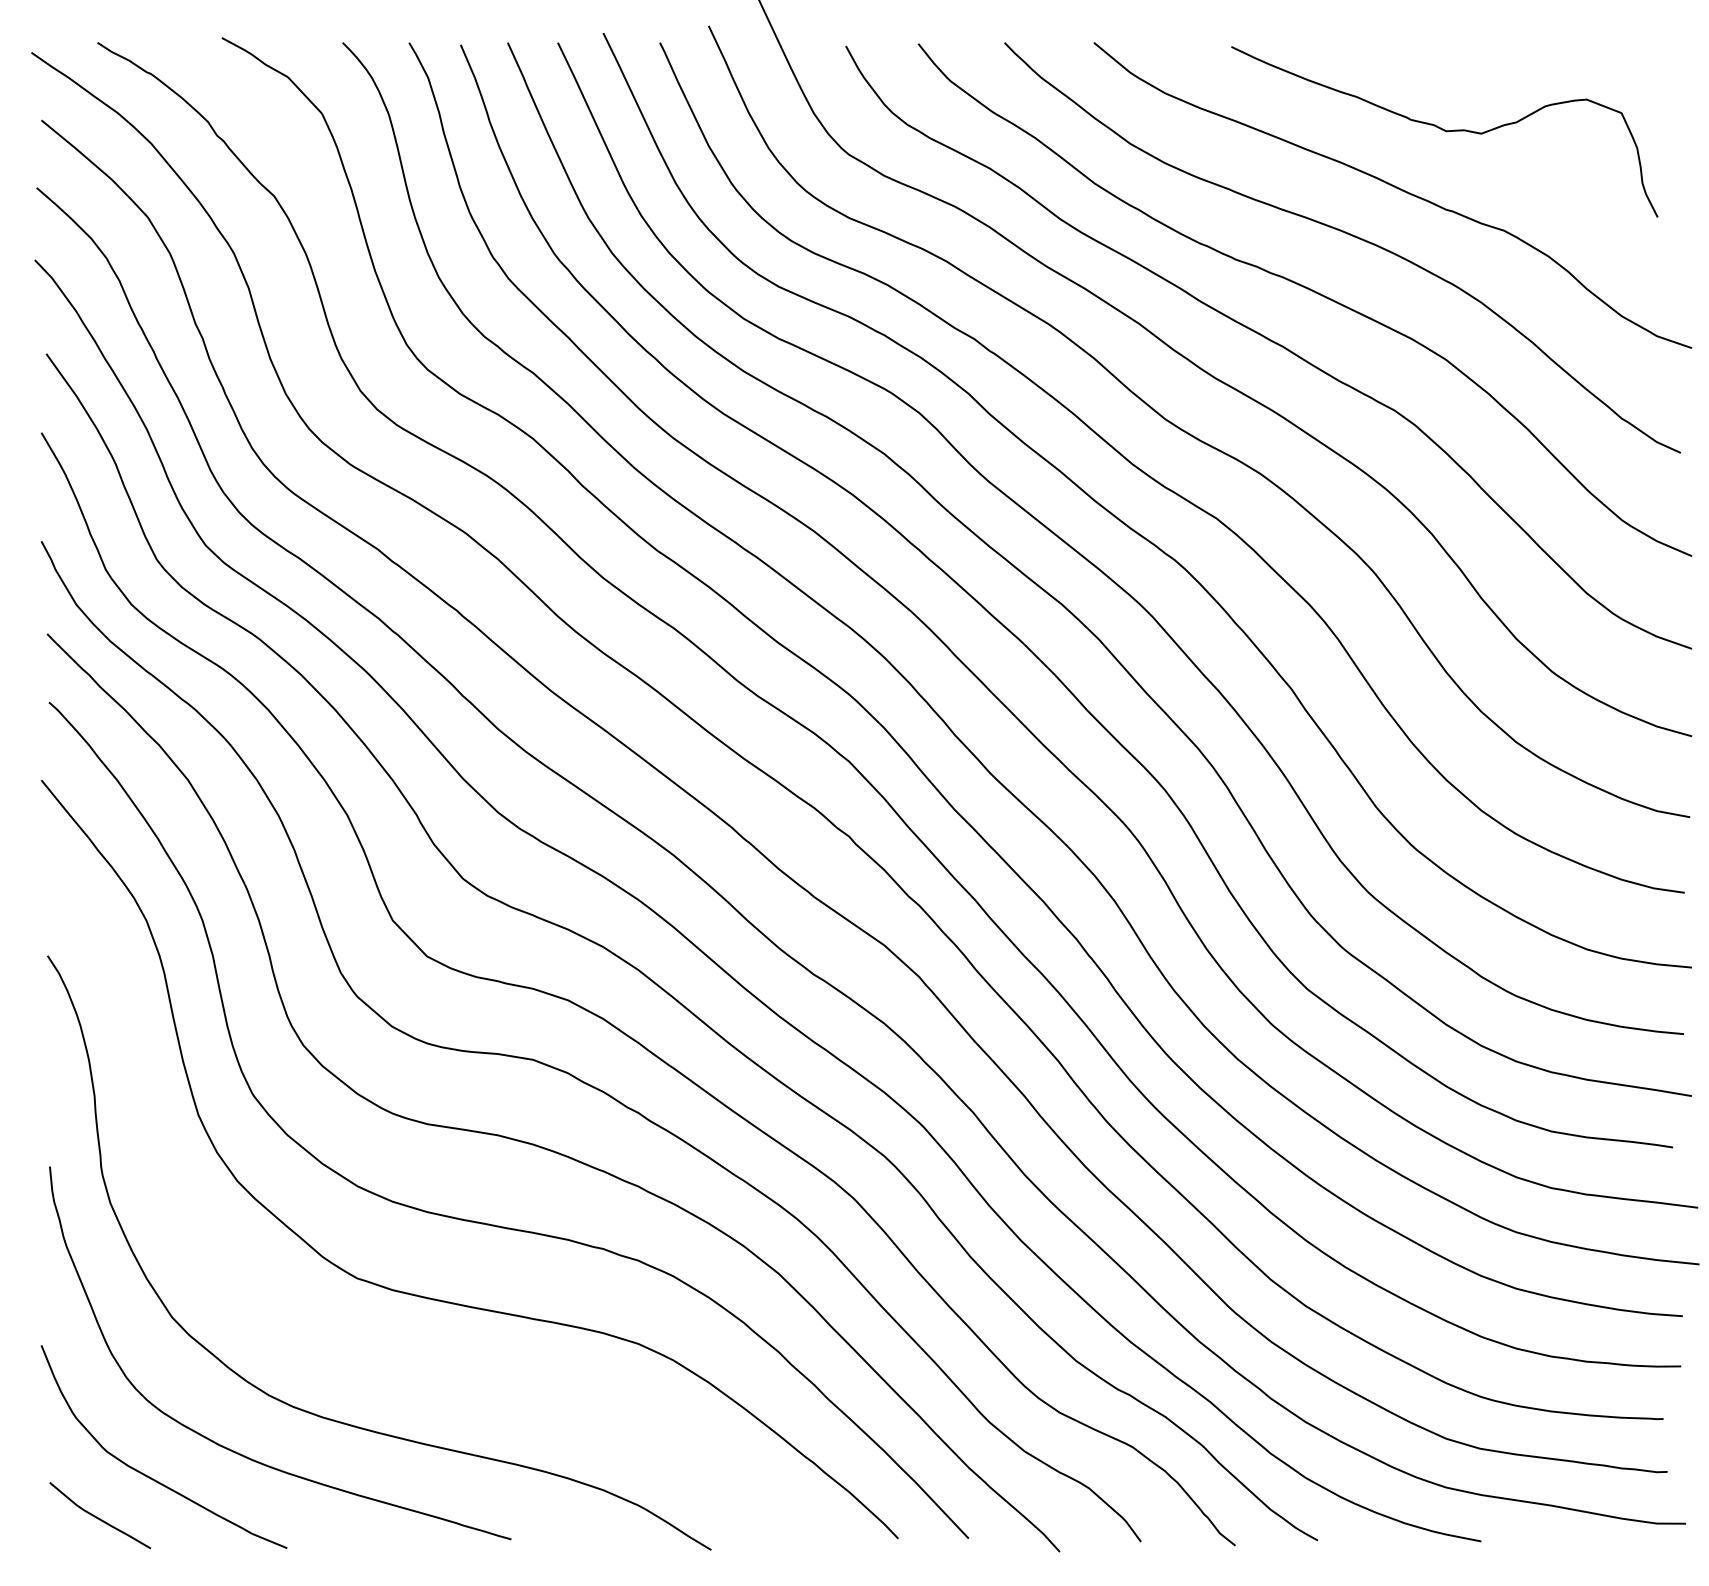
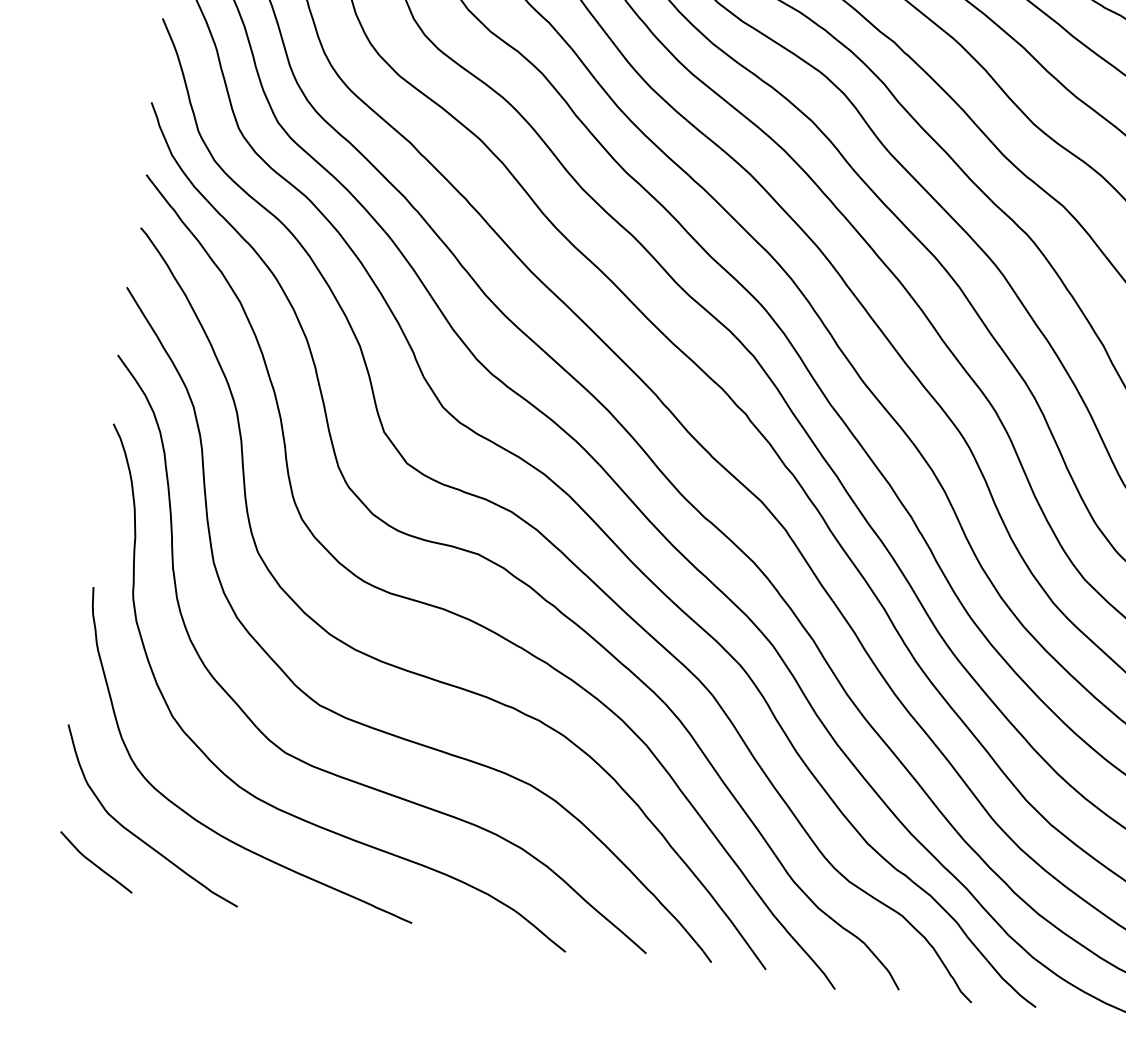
curve: (387, 1362) -> (334, 773), added

